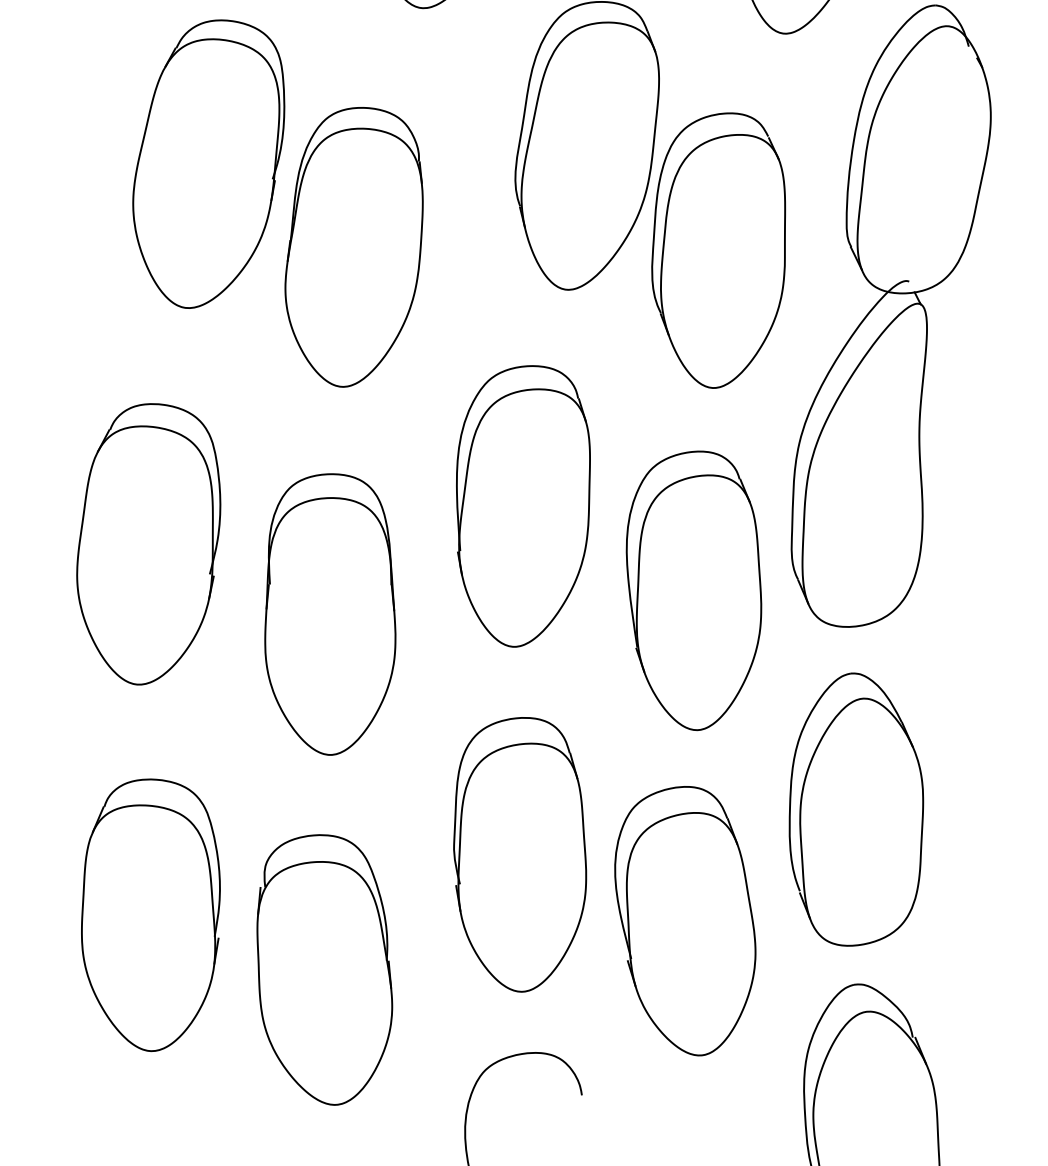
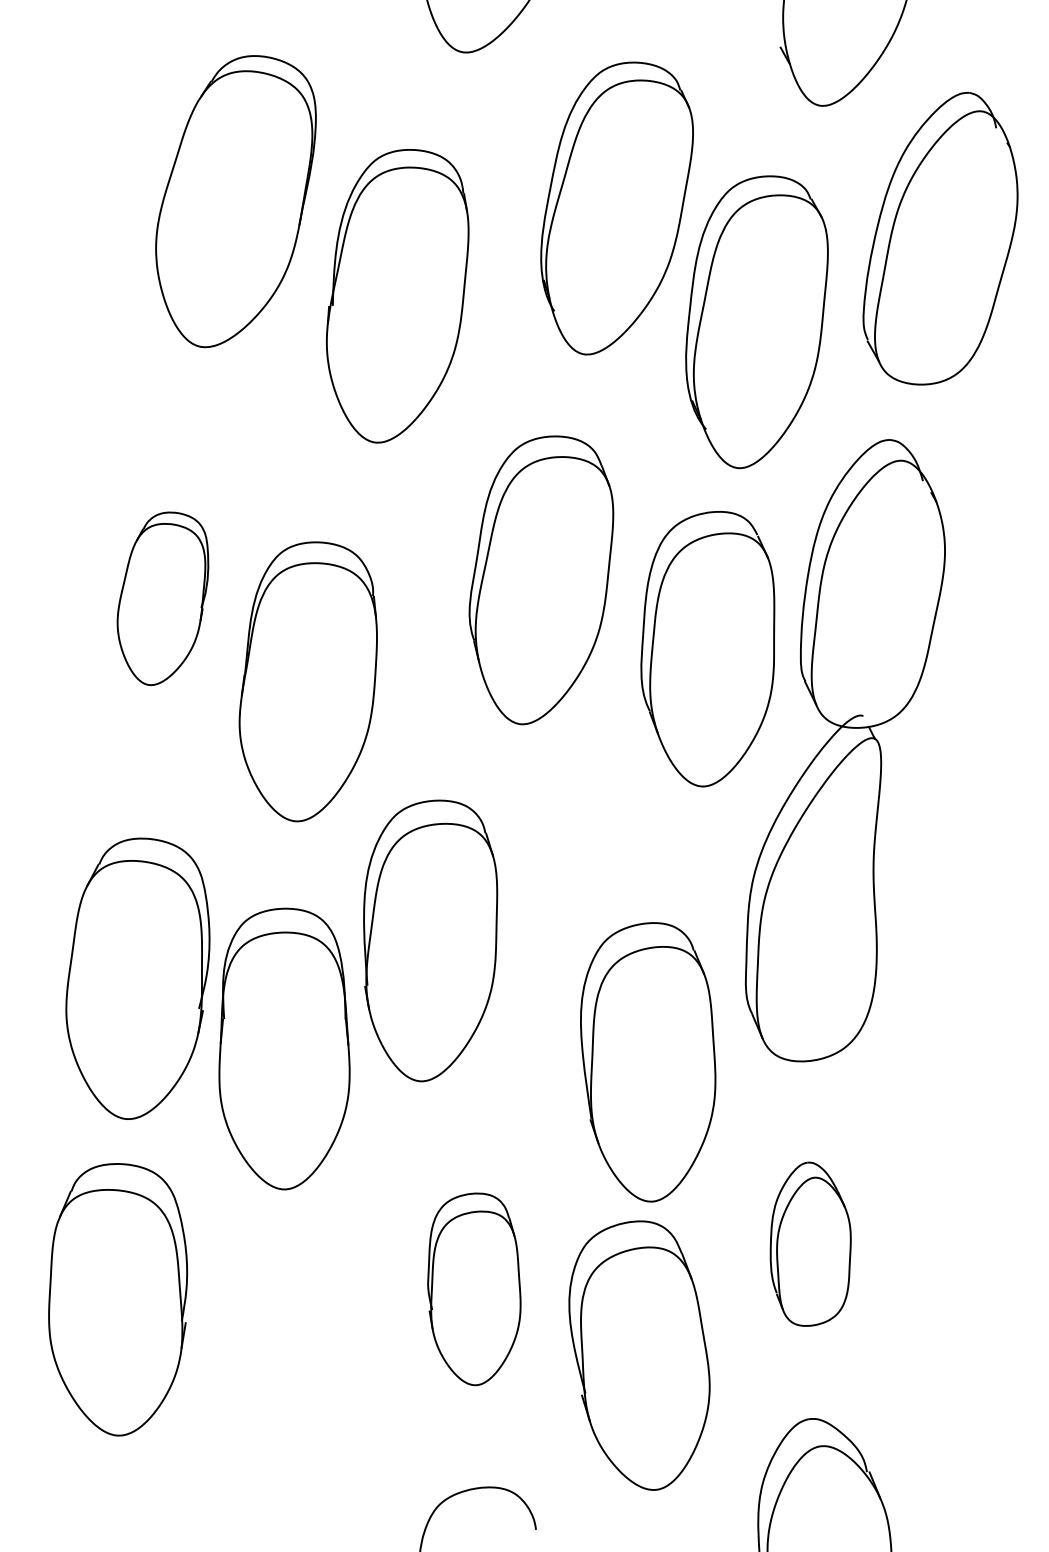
part: (208, 164) -> (162, 598), size x0.6
part: (718, 251) -> (707, 649), moved
part: (523, 506) -> (430, 940), moved
part: (148, 544) -> (137, 978), moved
part: (694, 591) -> (648, 1062), moved
part: (856, 810) -> (810, 1244), size x0.6
part: (520, 855) -> (474, 1289), size x0.7
part: (151, 915) -> (118, 1299), moved
part: (324, 970) -> (278, 1404), removed

